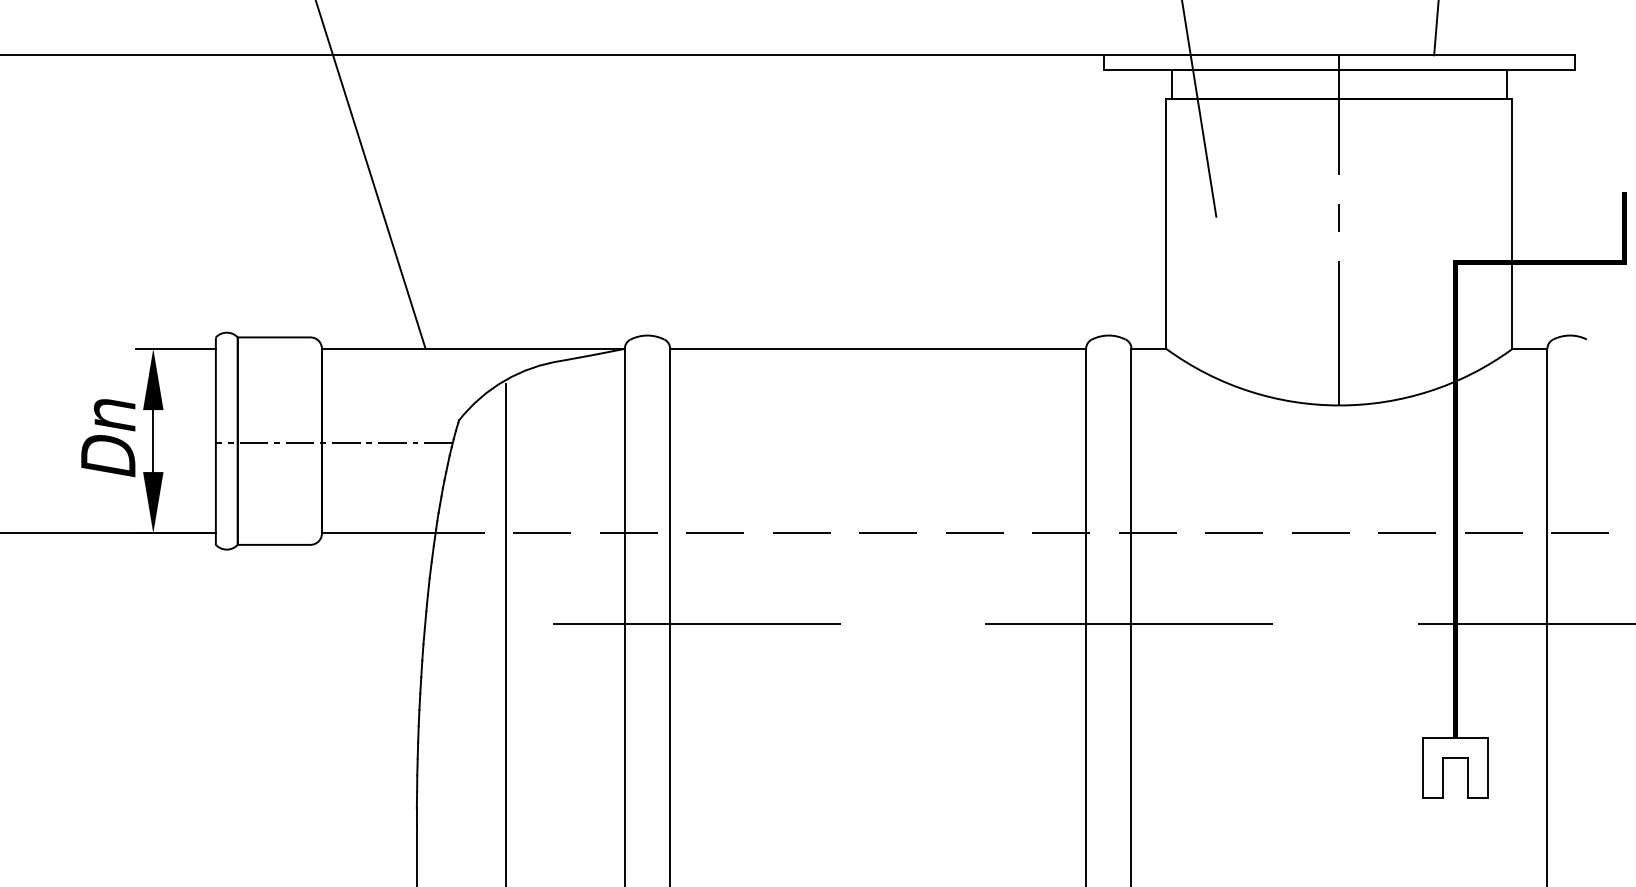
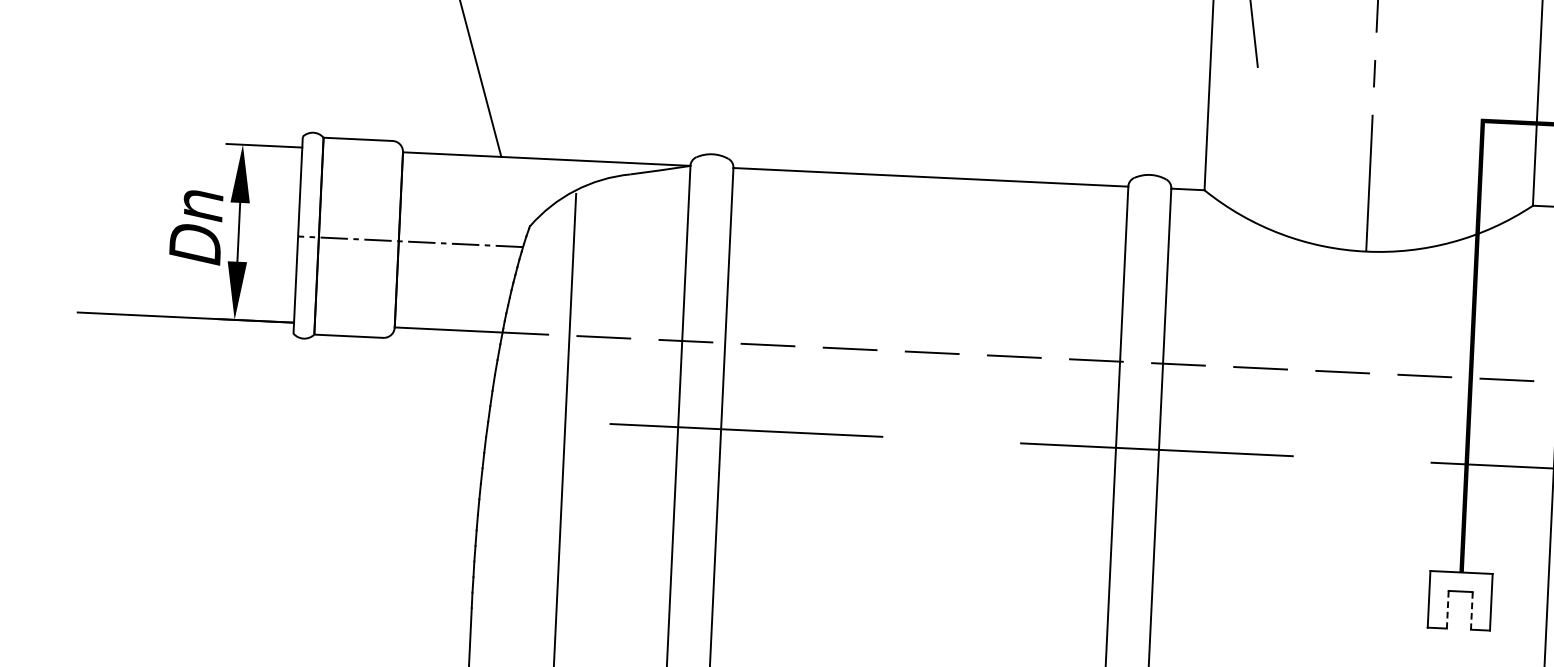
line: (1442, 777) -> (1447, 609), solid -> dashed
line: (1468, 777) -> (1472, 610), solid -> dashed

